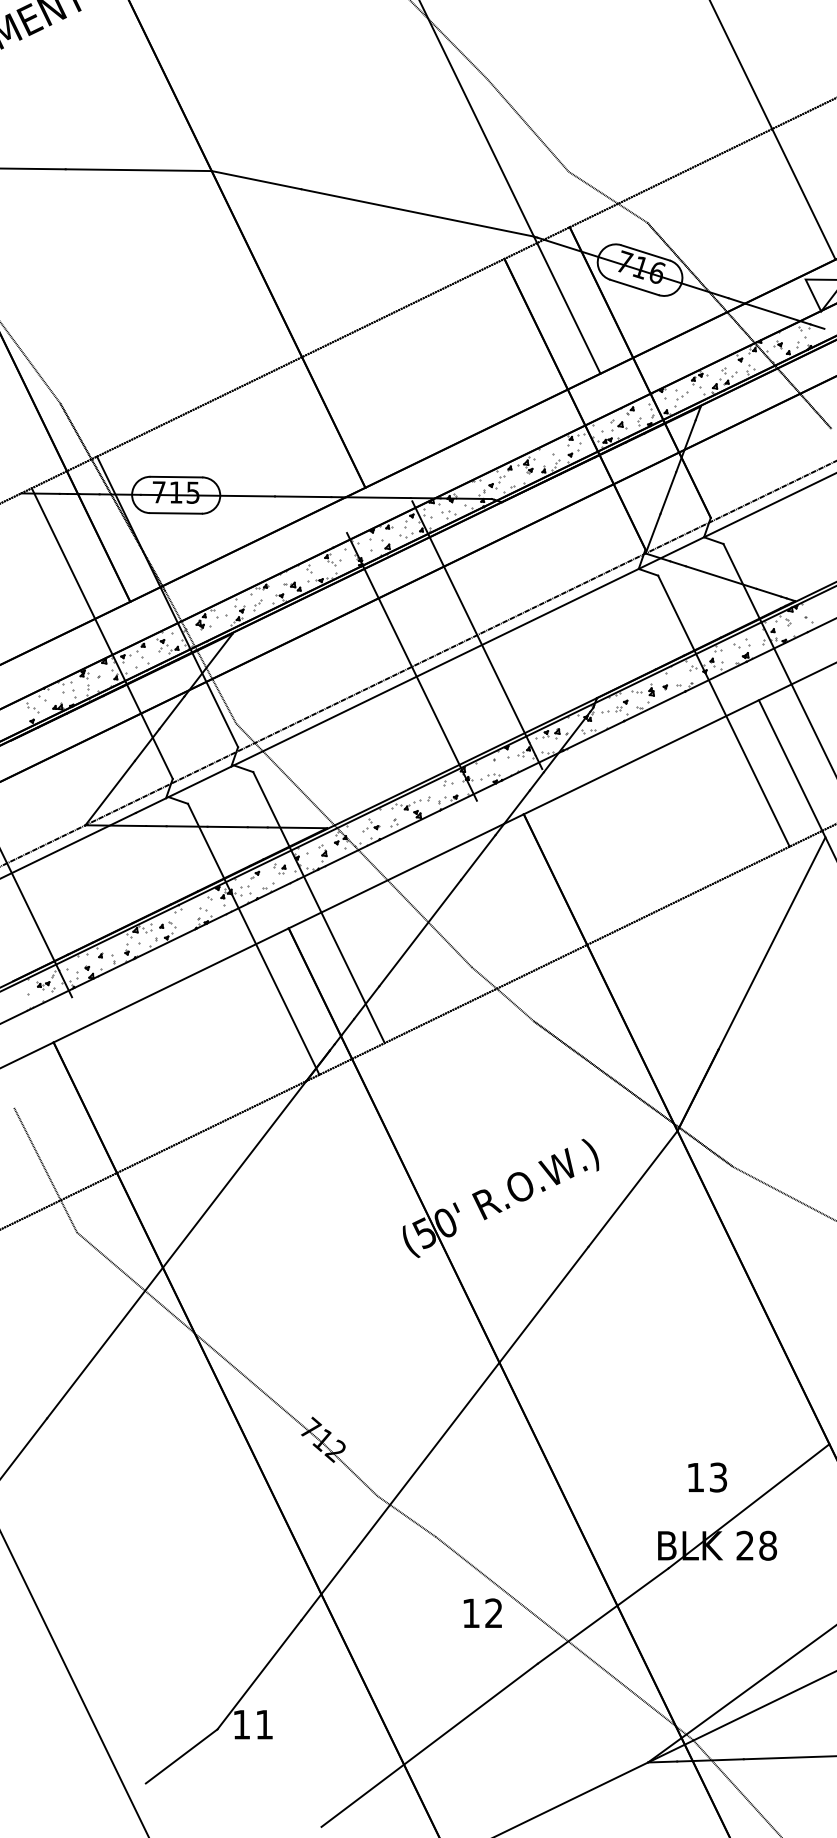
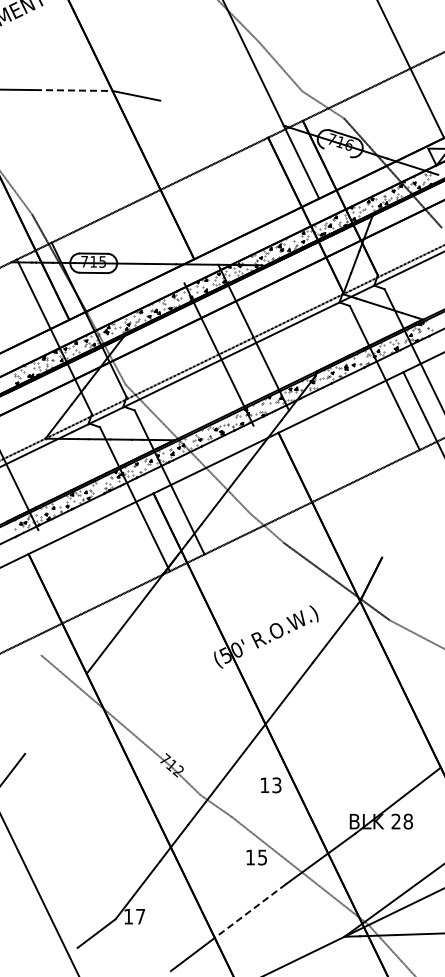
line: (138, 170) -> (73, 90), solid -> dashed
line: (416, 211) -> (221, 112), removed
line: (634, 286) -> (337, 152), removed
line: (772, 943) -> (410, 501), removed
line: (45, 1169) -> (24, 621), removed
line: (104, 1342) -> (55, 713), removed
text: (708, 1477) -> (271, 785), moved
text: (493, 1613) -> (262, 857), 12 -> 15
line: (471, 1714) -> (250, 911), solid -> dashed
text: (264, 1724) -> (140, 916), 11 -> 17

